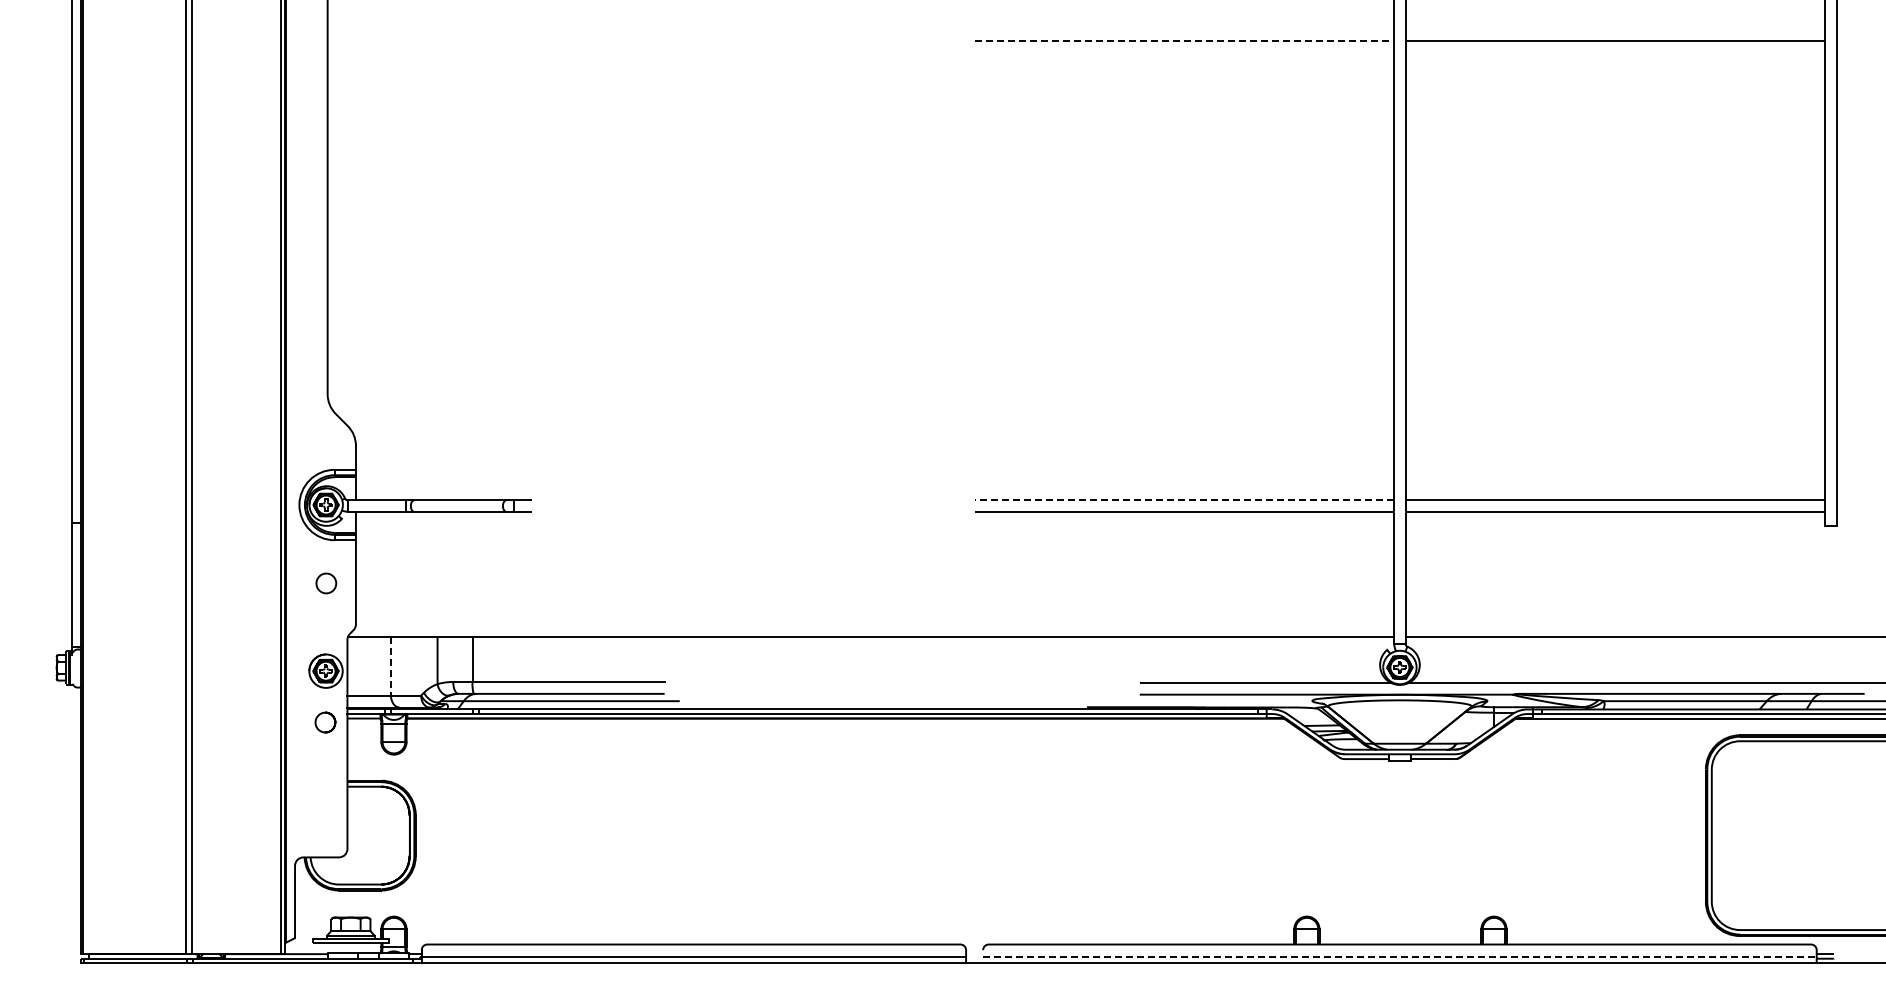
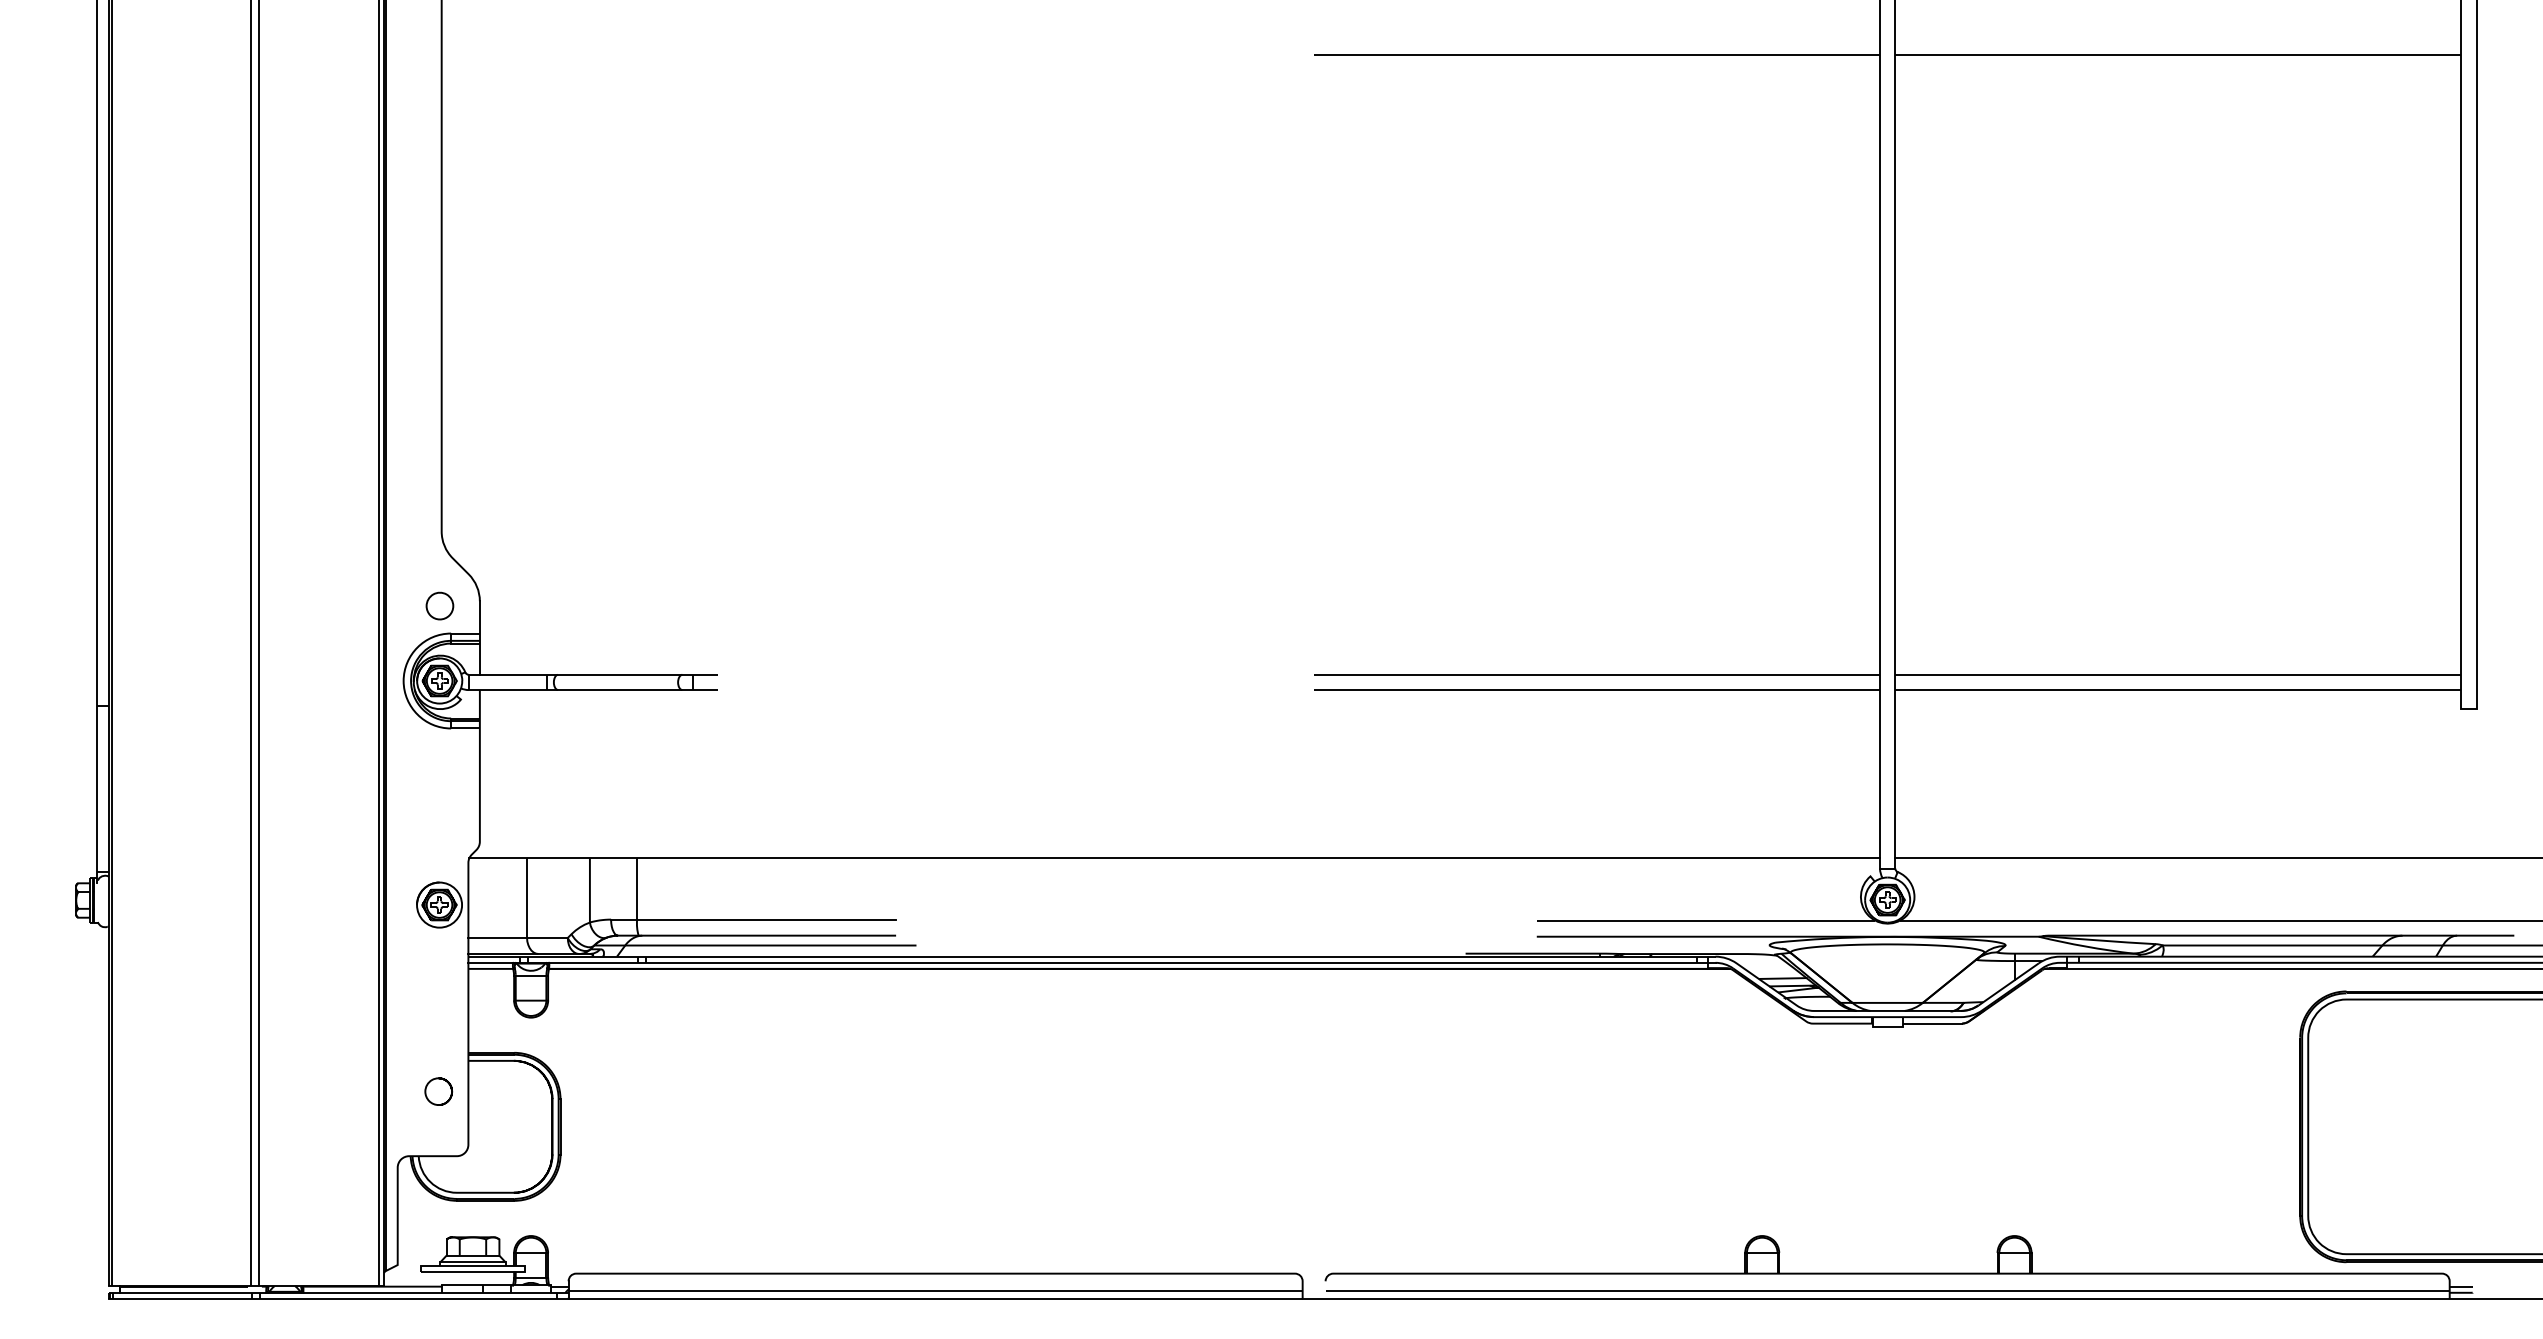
line: (1184, 41) -> (1597, 55), dashed -> solid
line: (1184, 500) -> (1597, 674), dashed -> solid
part: (326, 583) -> (440, 606), moved
line: (390, 666) -> (526, 898), dashed -> solid
curve: (331, 716) -> (446, 1083), moved
line: (1399, 957) -> (1887, 1291), dashed -> solid

